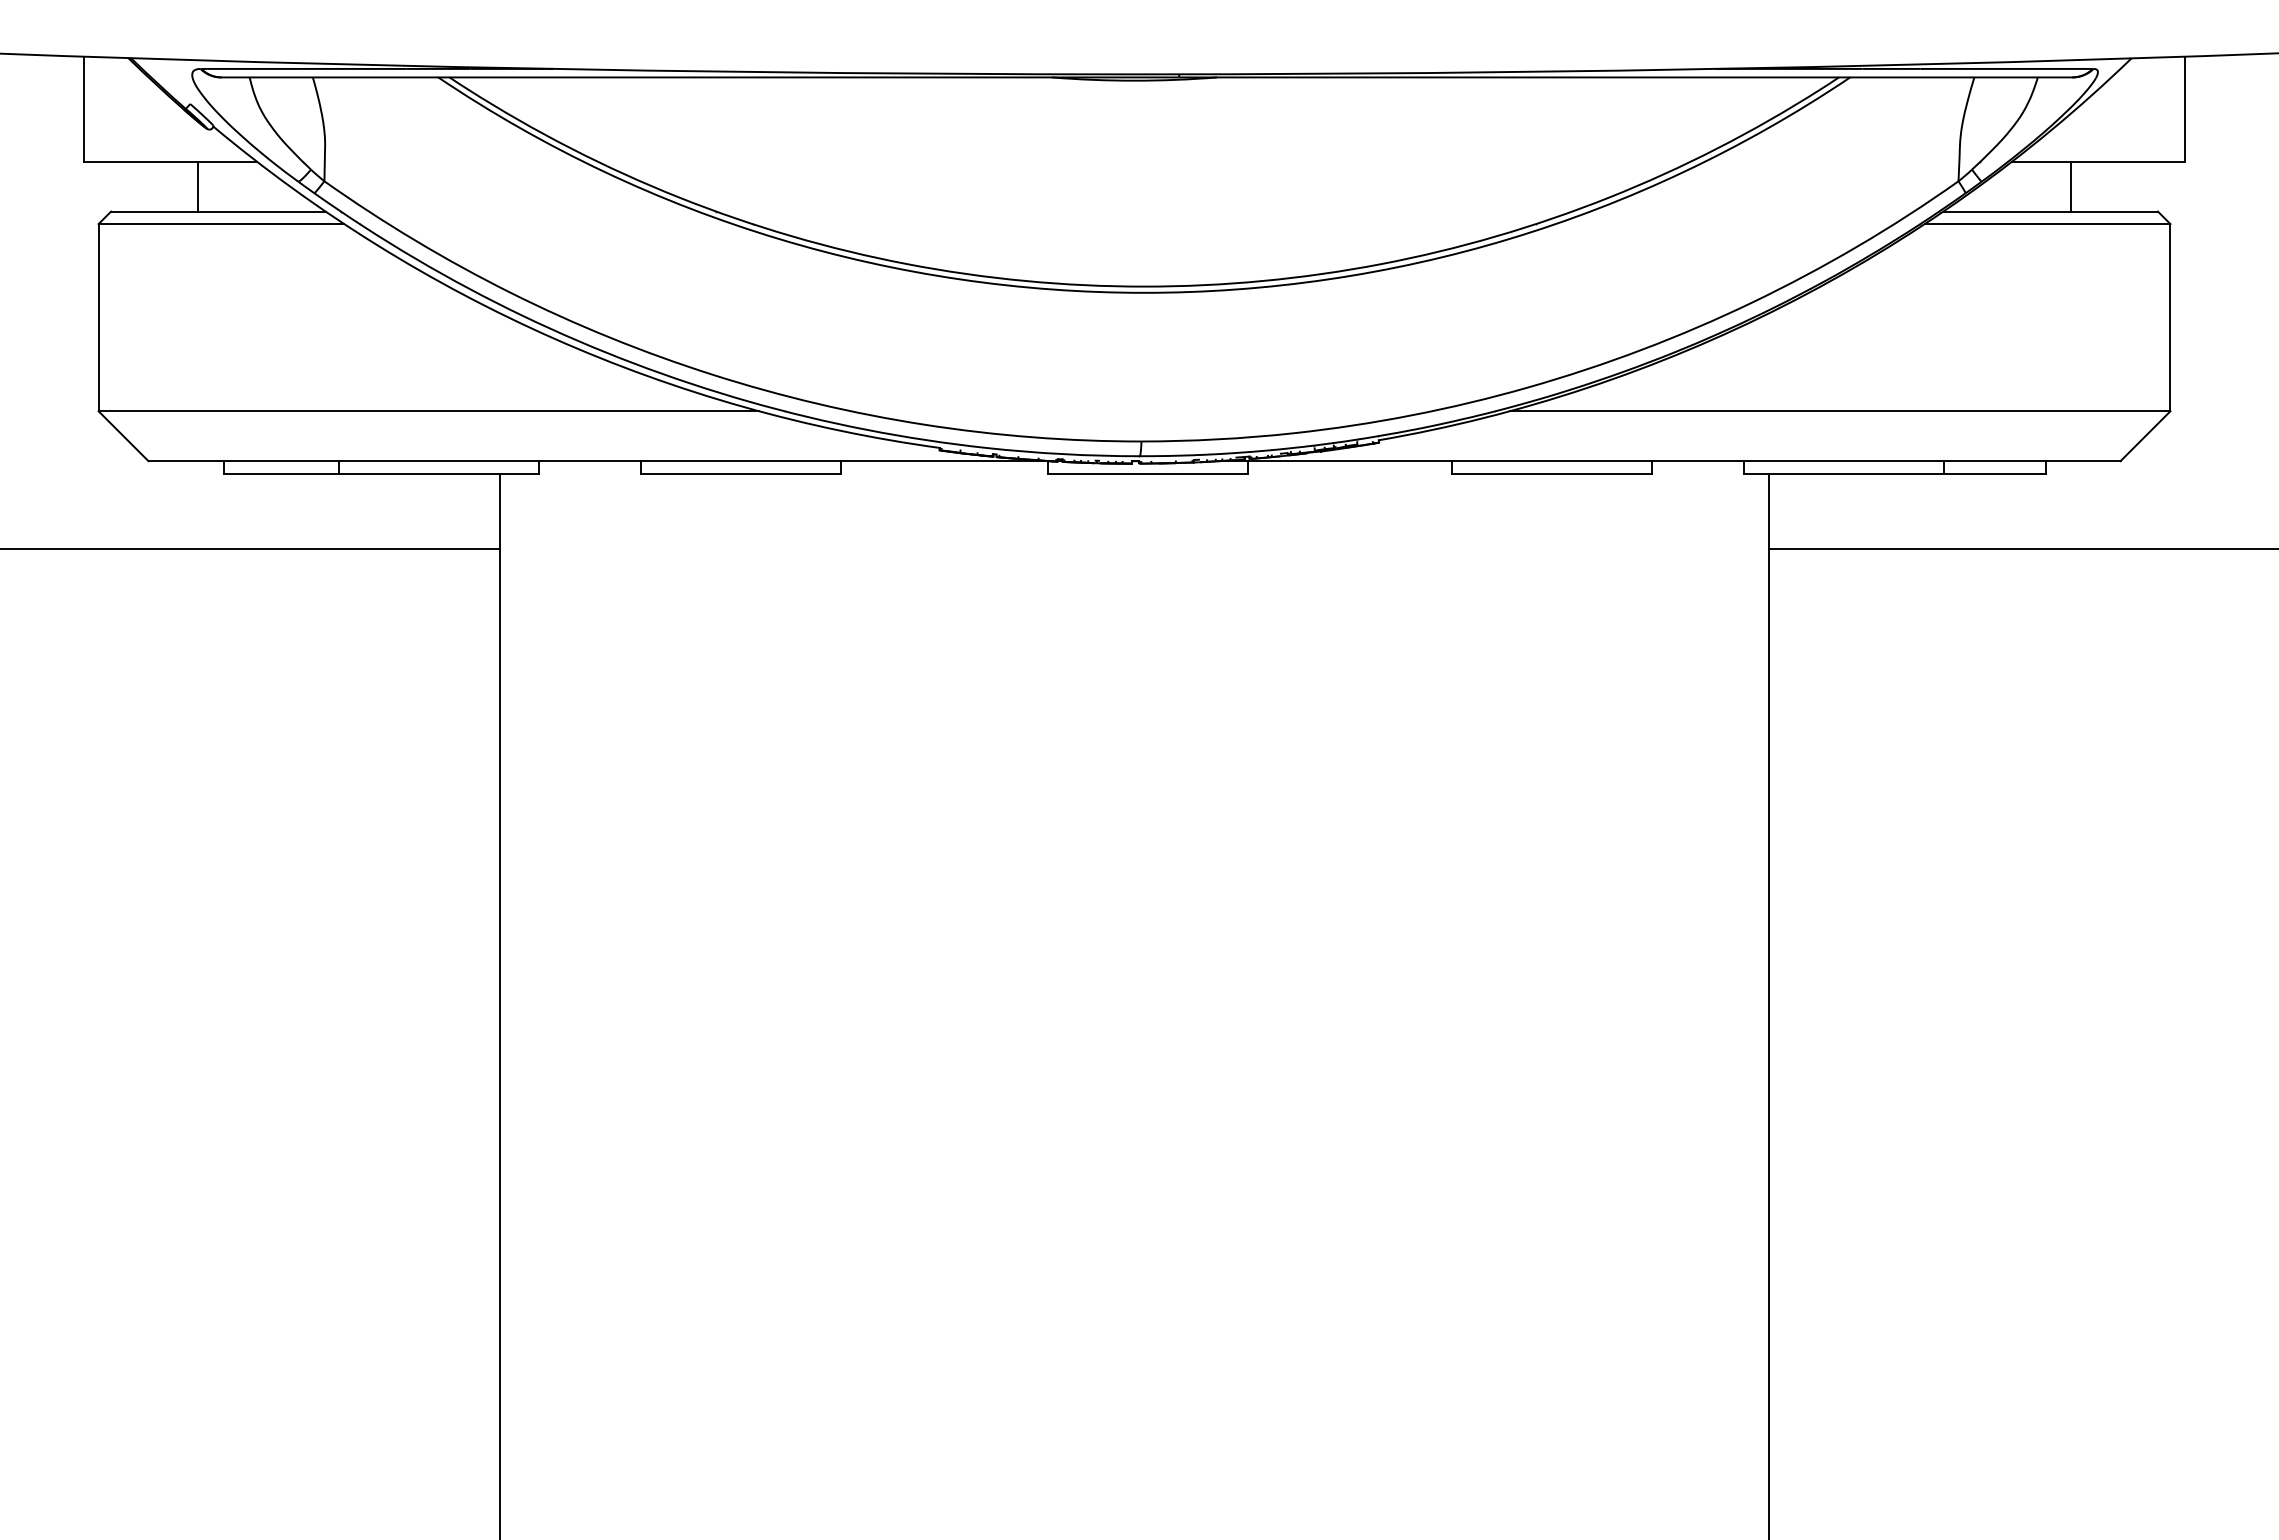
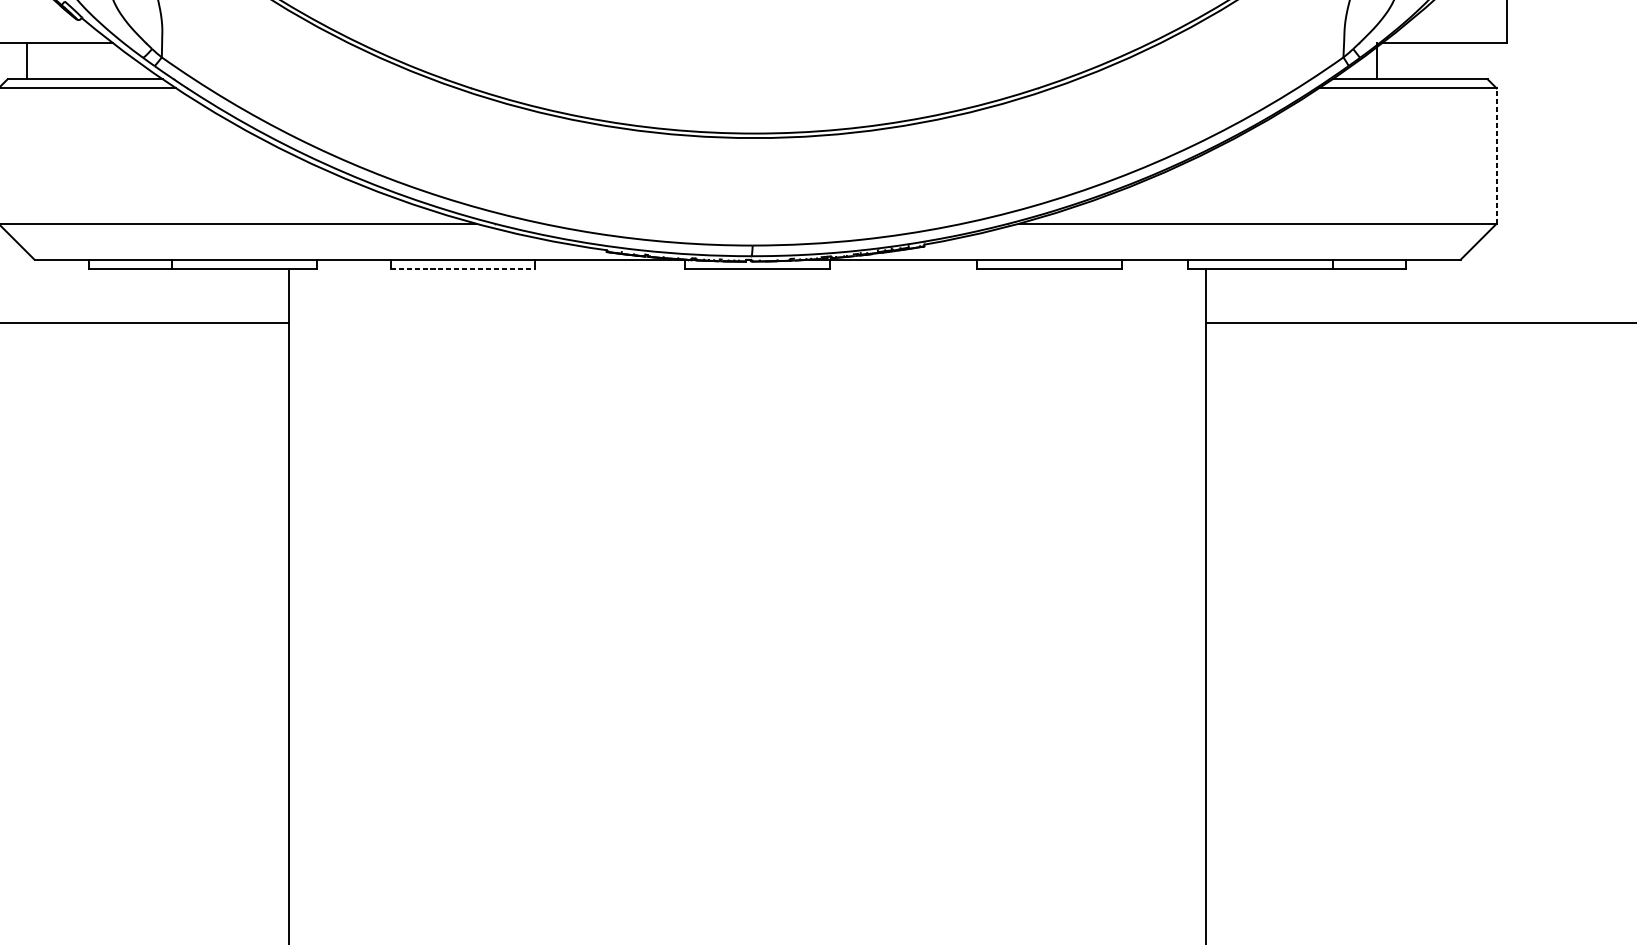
line: (198, 186) -> (26, 61), moved
line: (2070, 186) -> (1376, 61), moved
line: (2170, 317) -> (1496, 155), solid -> dashed
line: (740, 473) -> (462, 268), solid -> dashed

